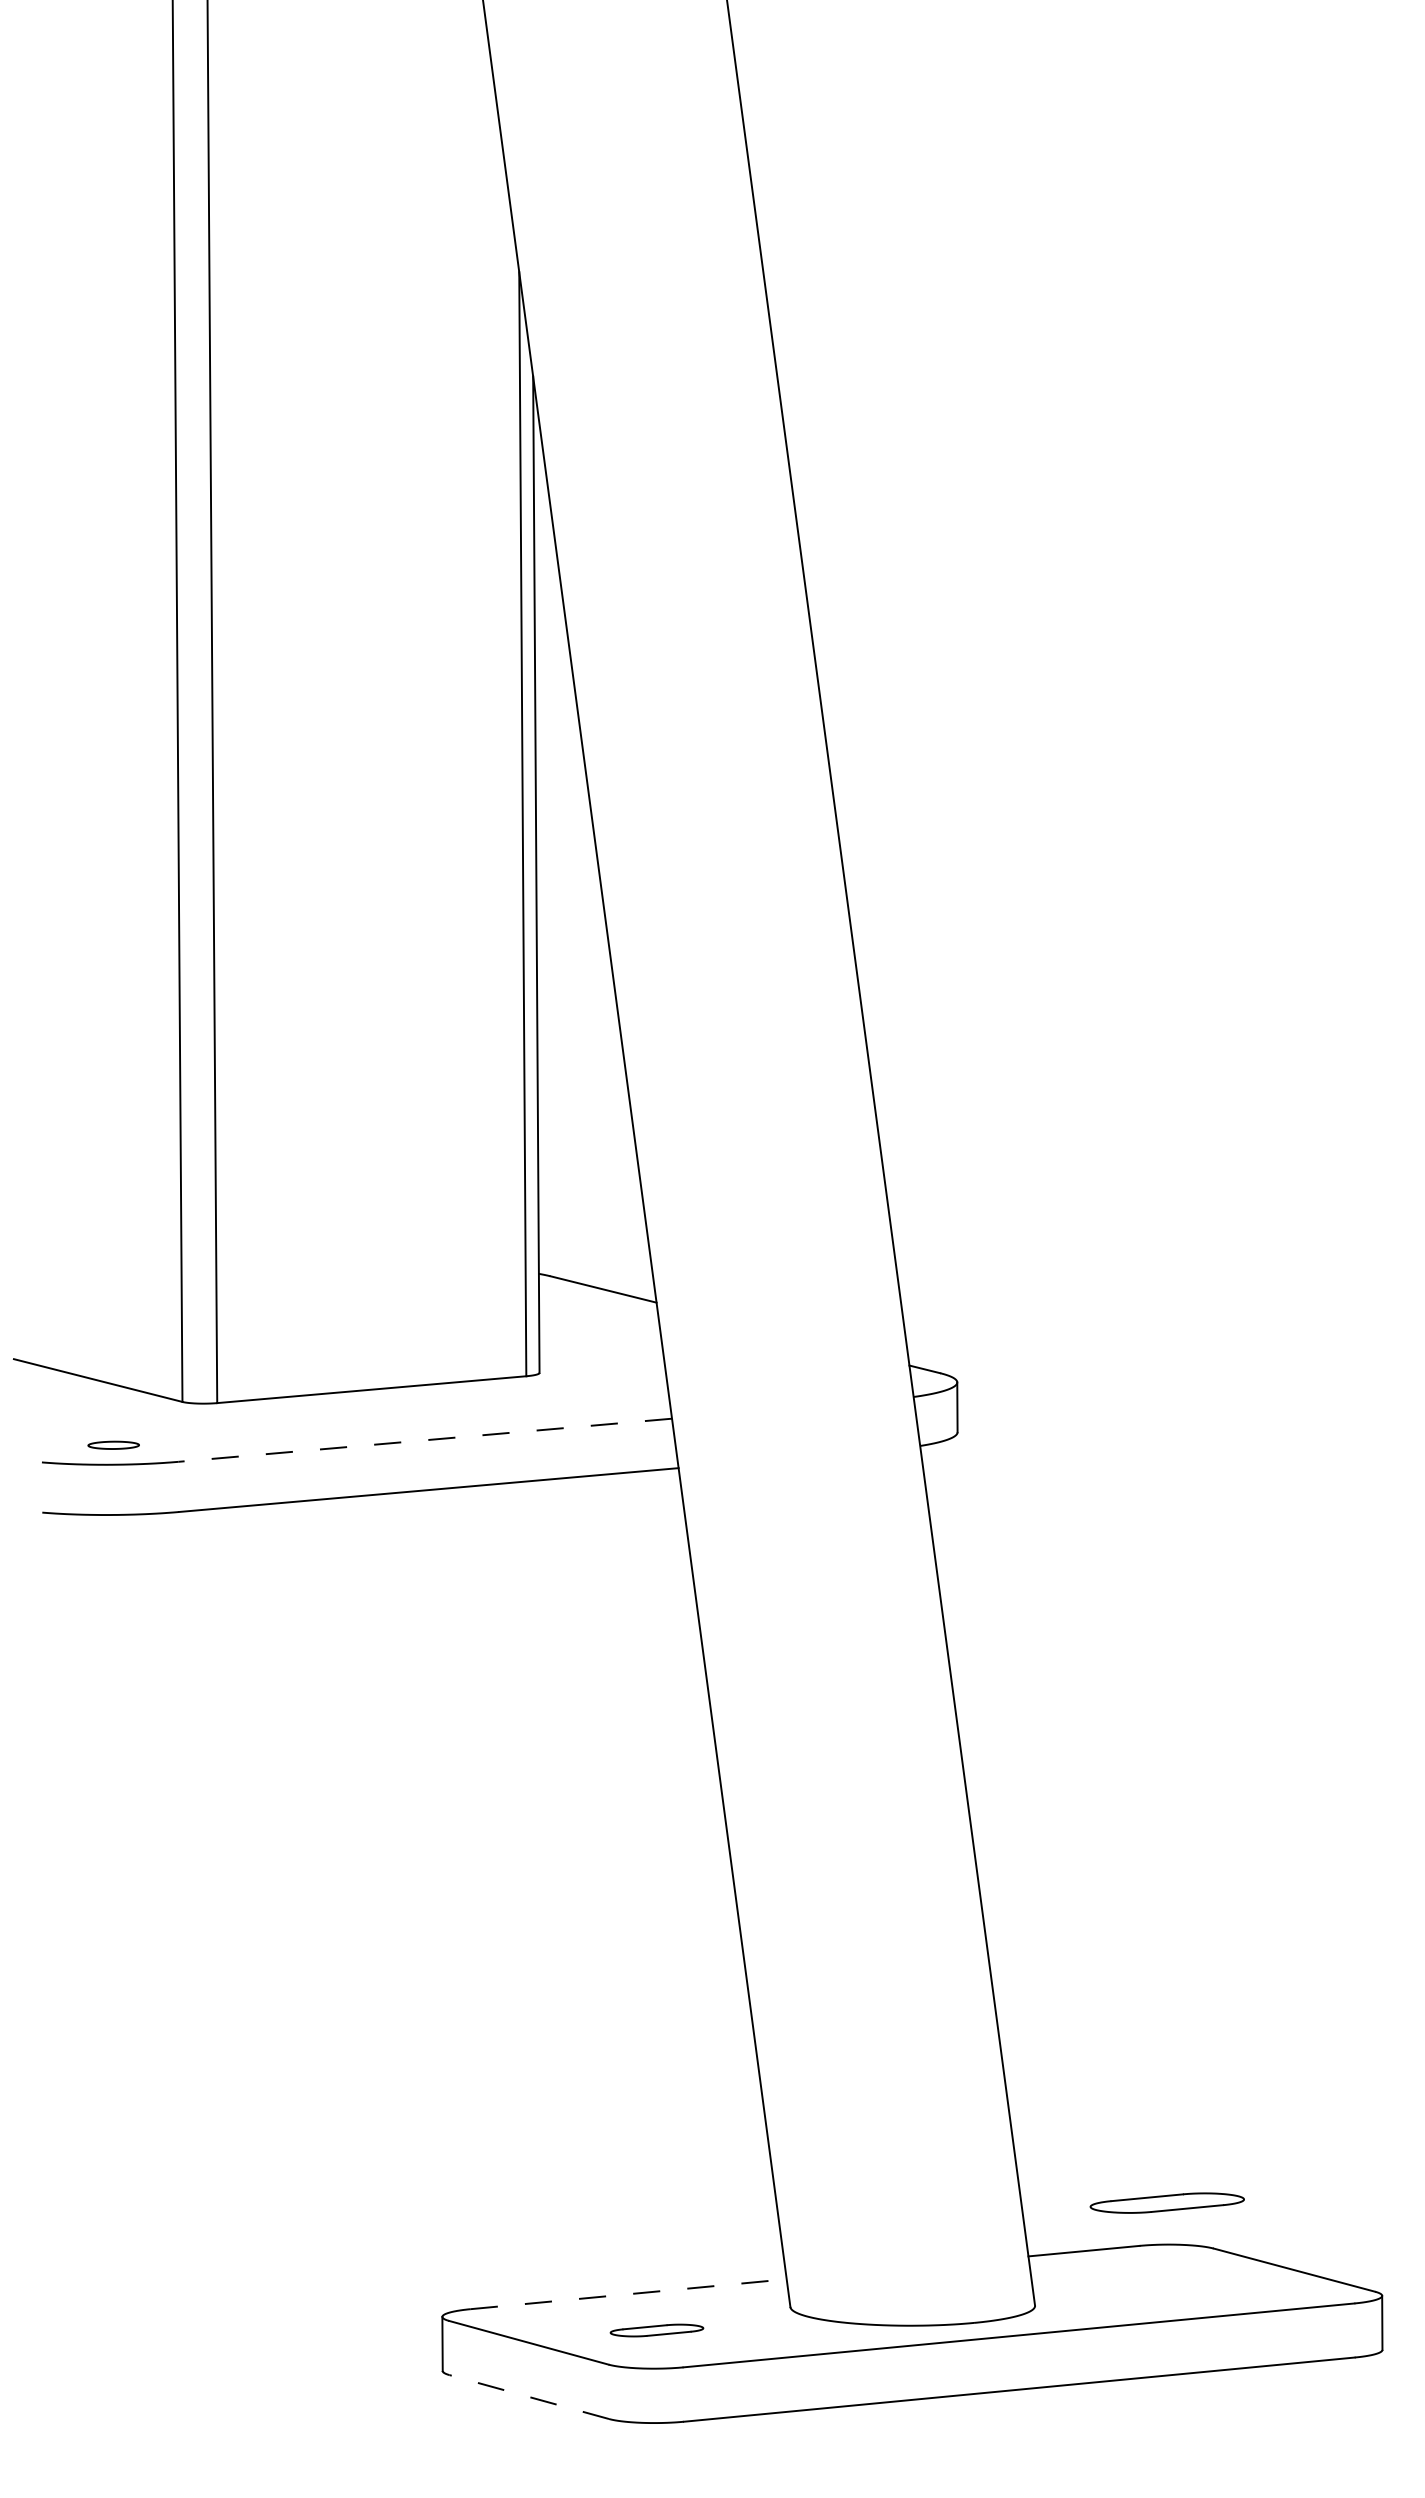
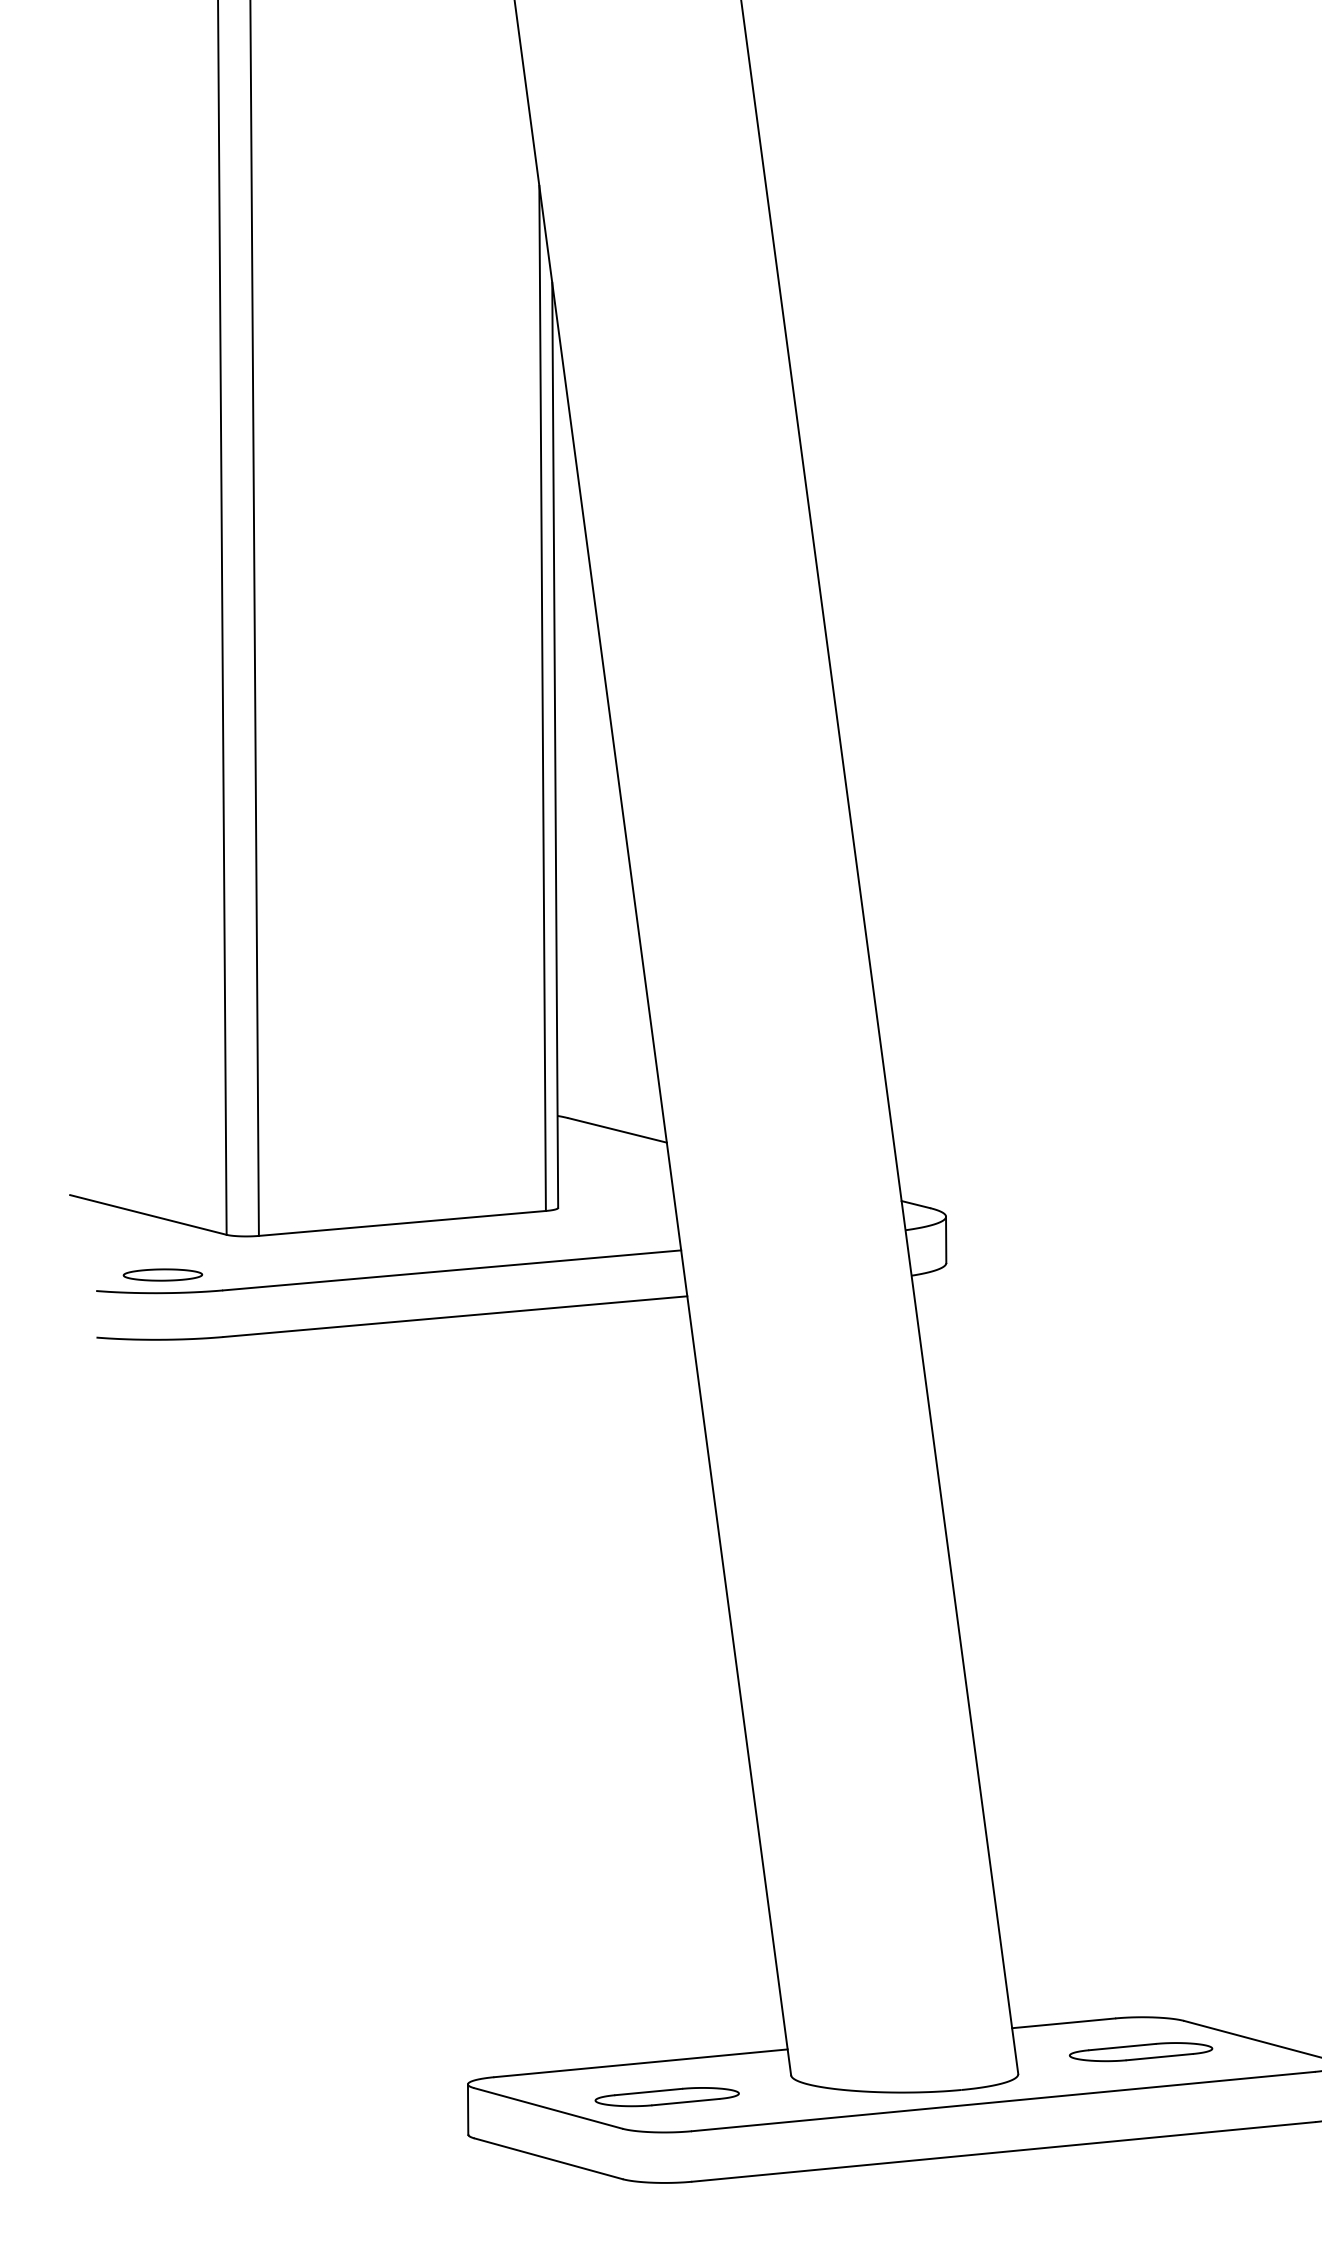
line: (425, 1440) -> (452, 1270), dashed -> solid
part: (113, 1445) -> (162, 1275), size x1.67
part: (1166, 2202) -> (1140, 2051), moved
line: (628, 2294) -> (640, 2063), dashed -> solid
part: (656, 2330) -> (666, 2097), size x1.67
line: (529, 2397) -> (548, 2159), dashed -> solid

